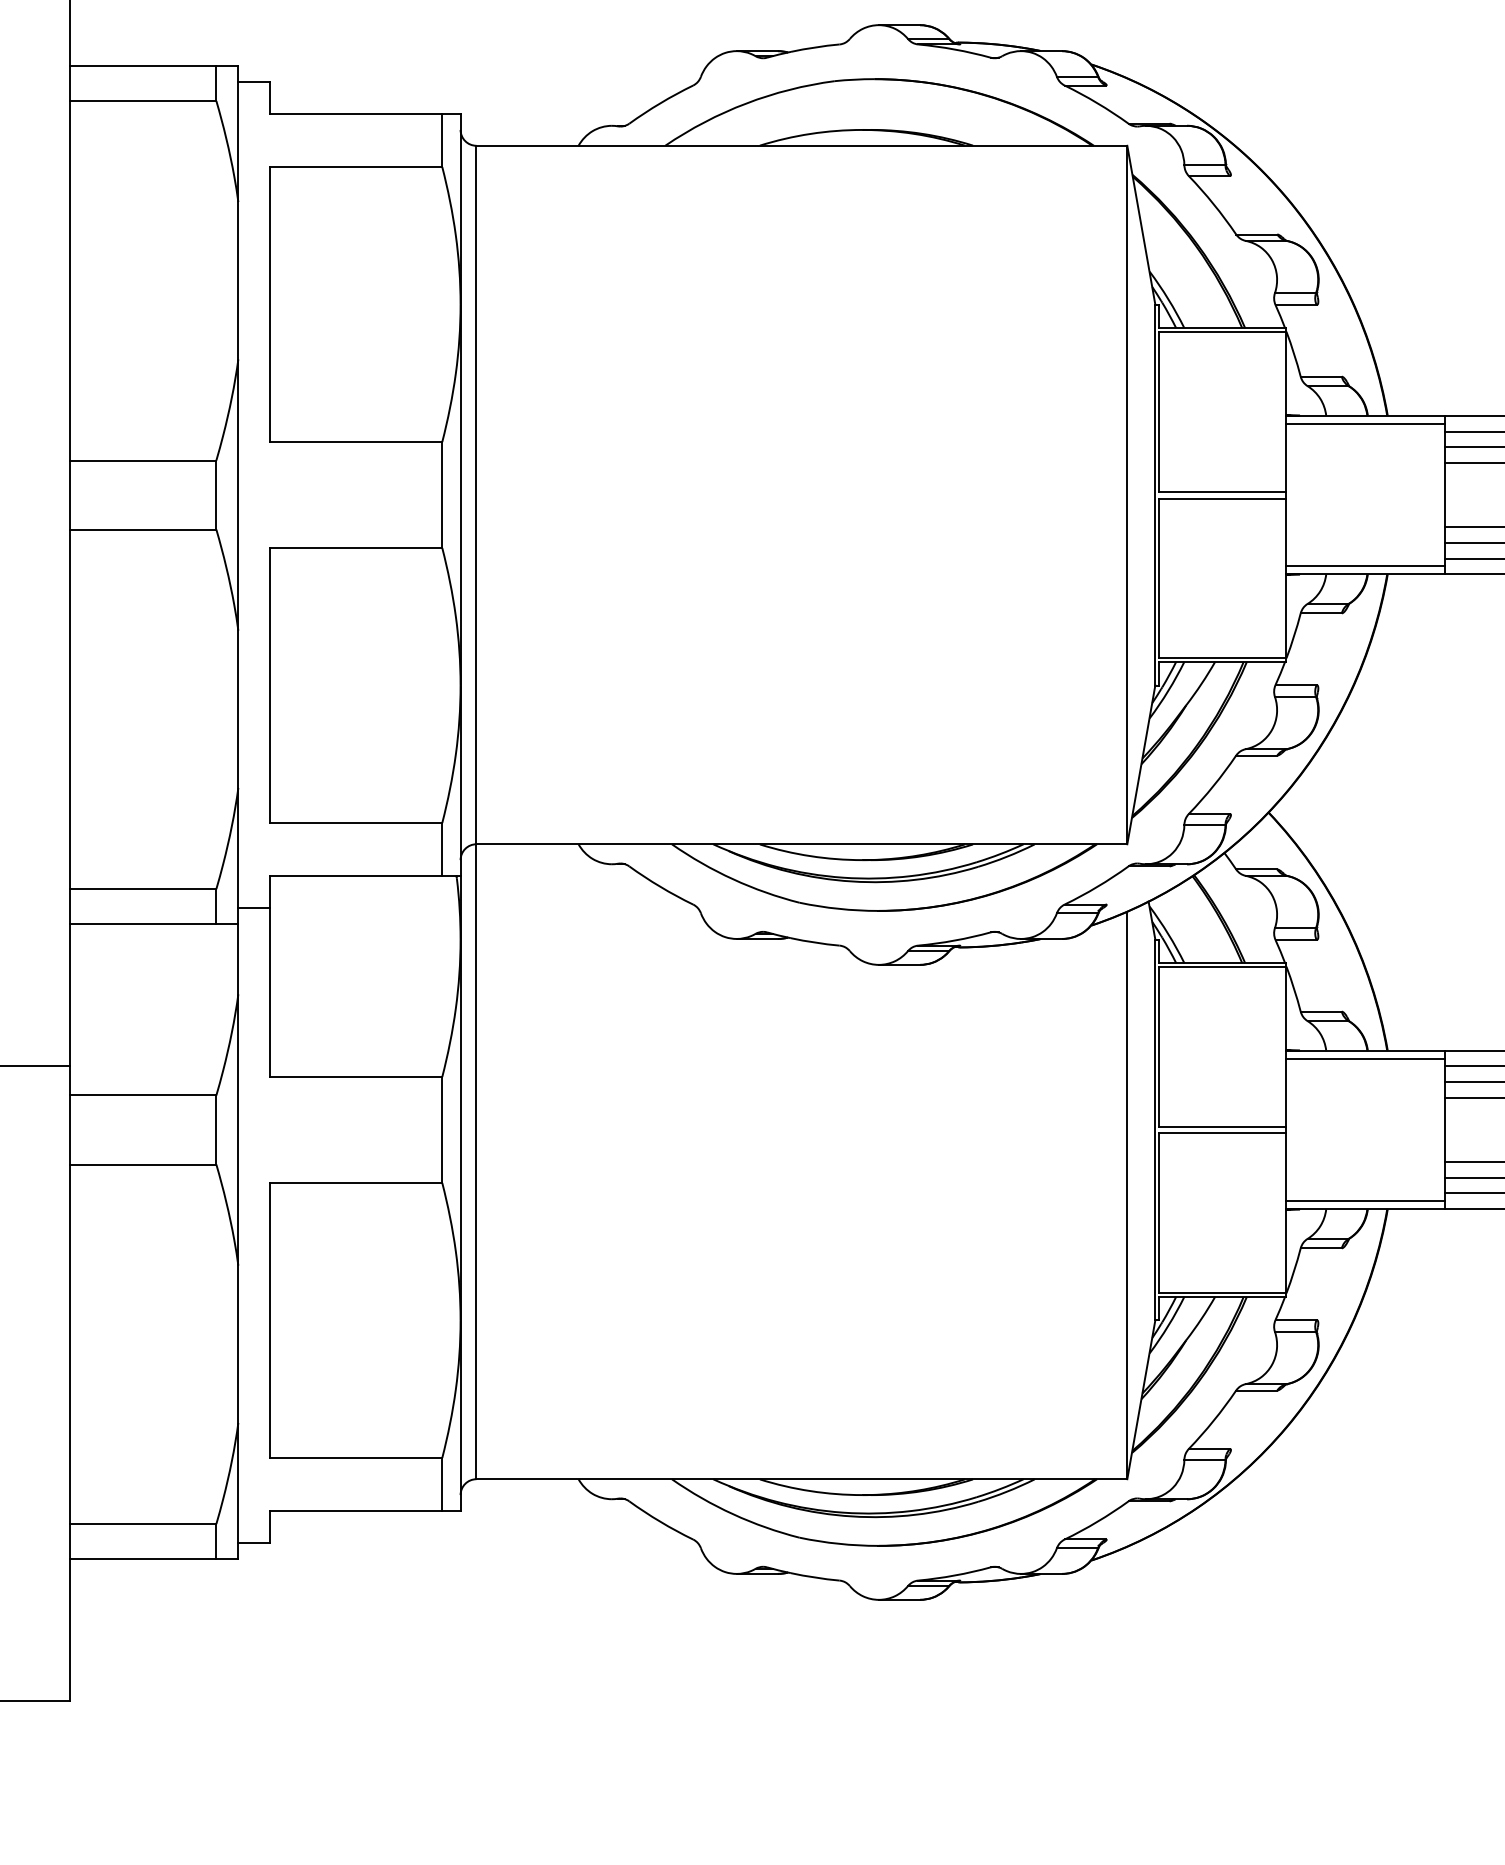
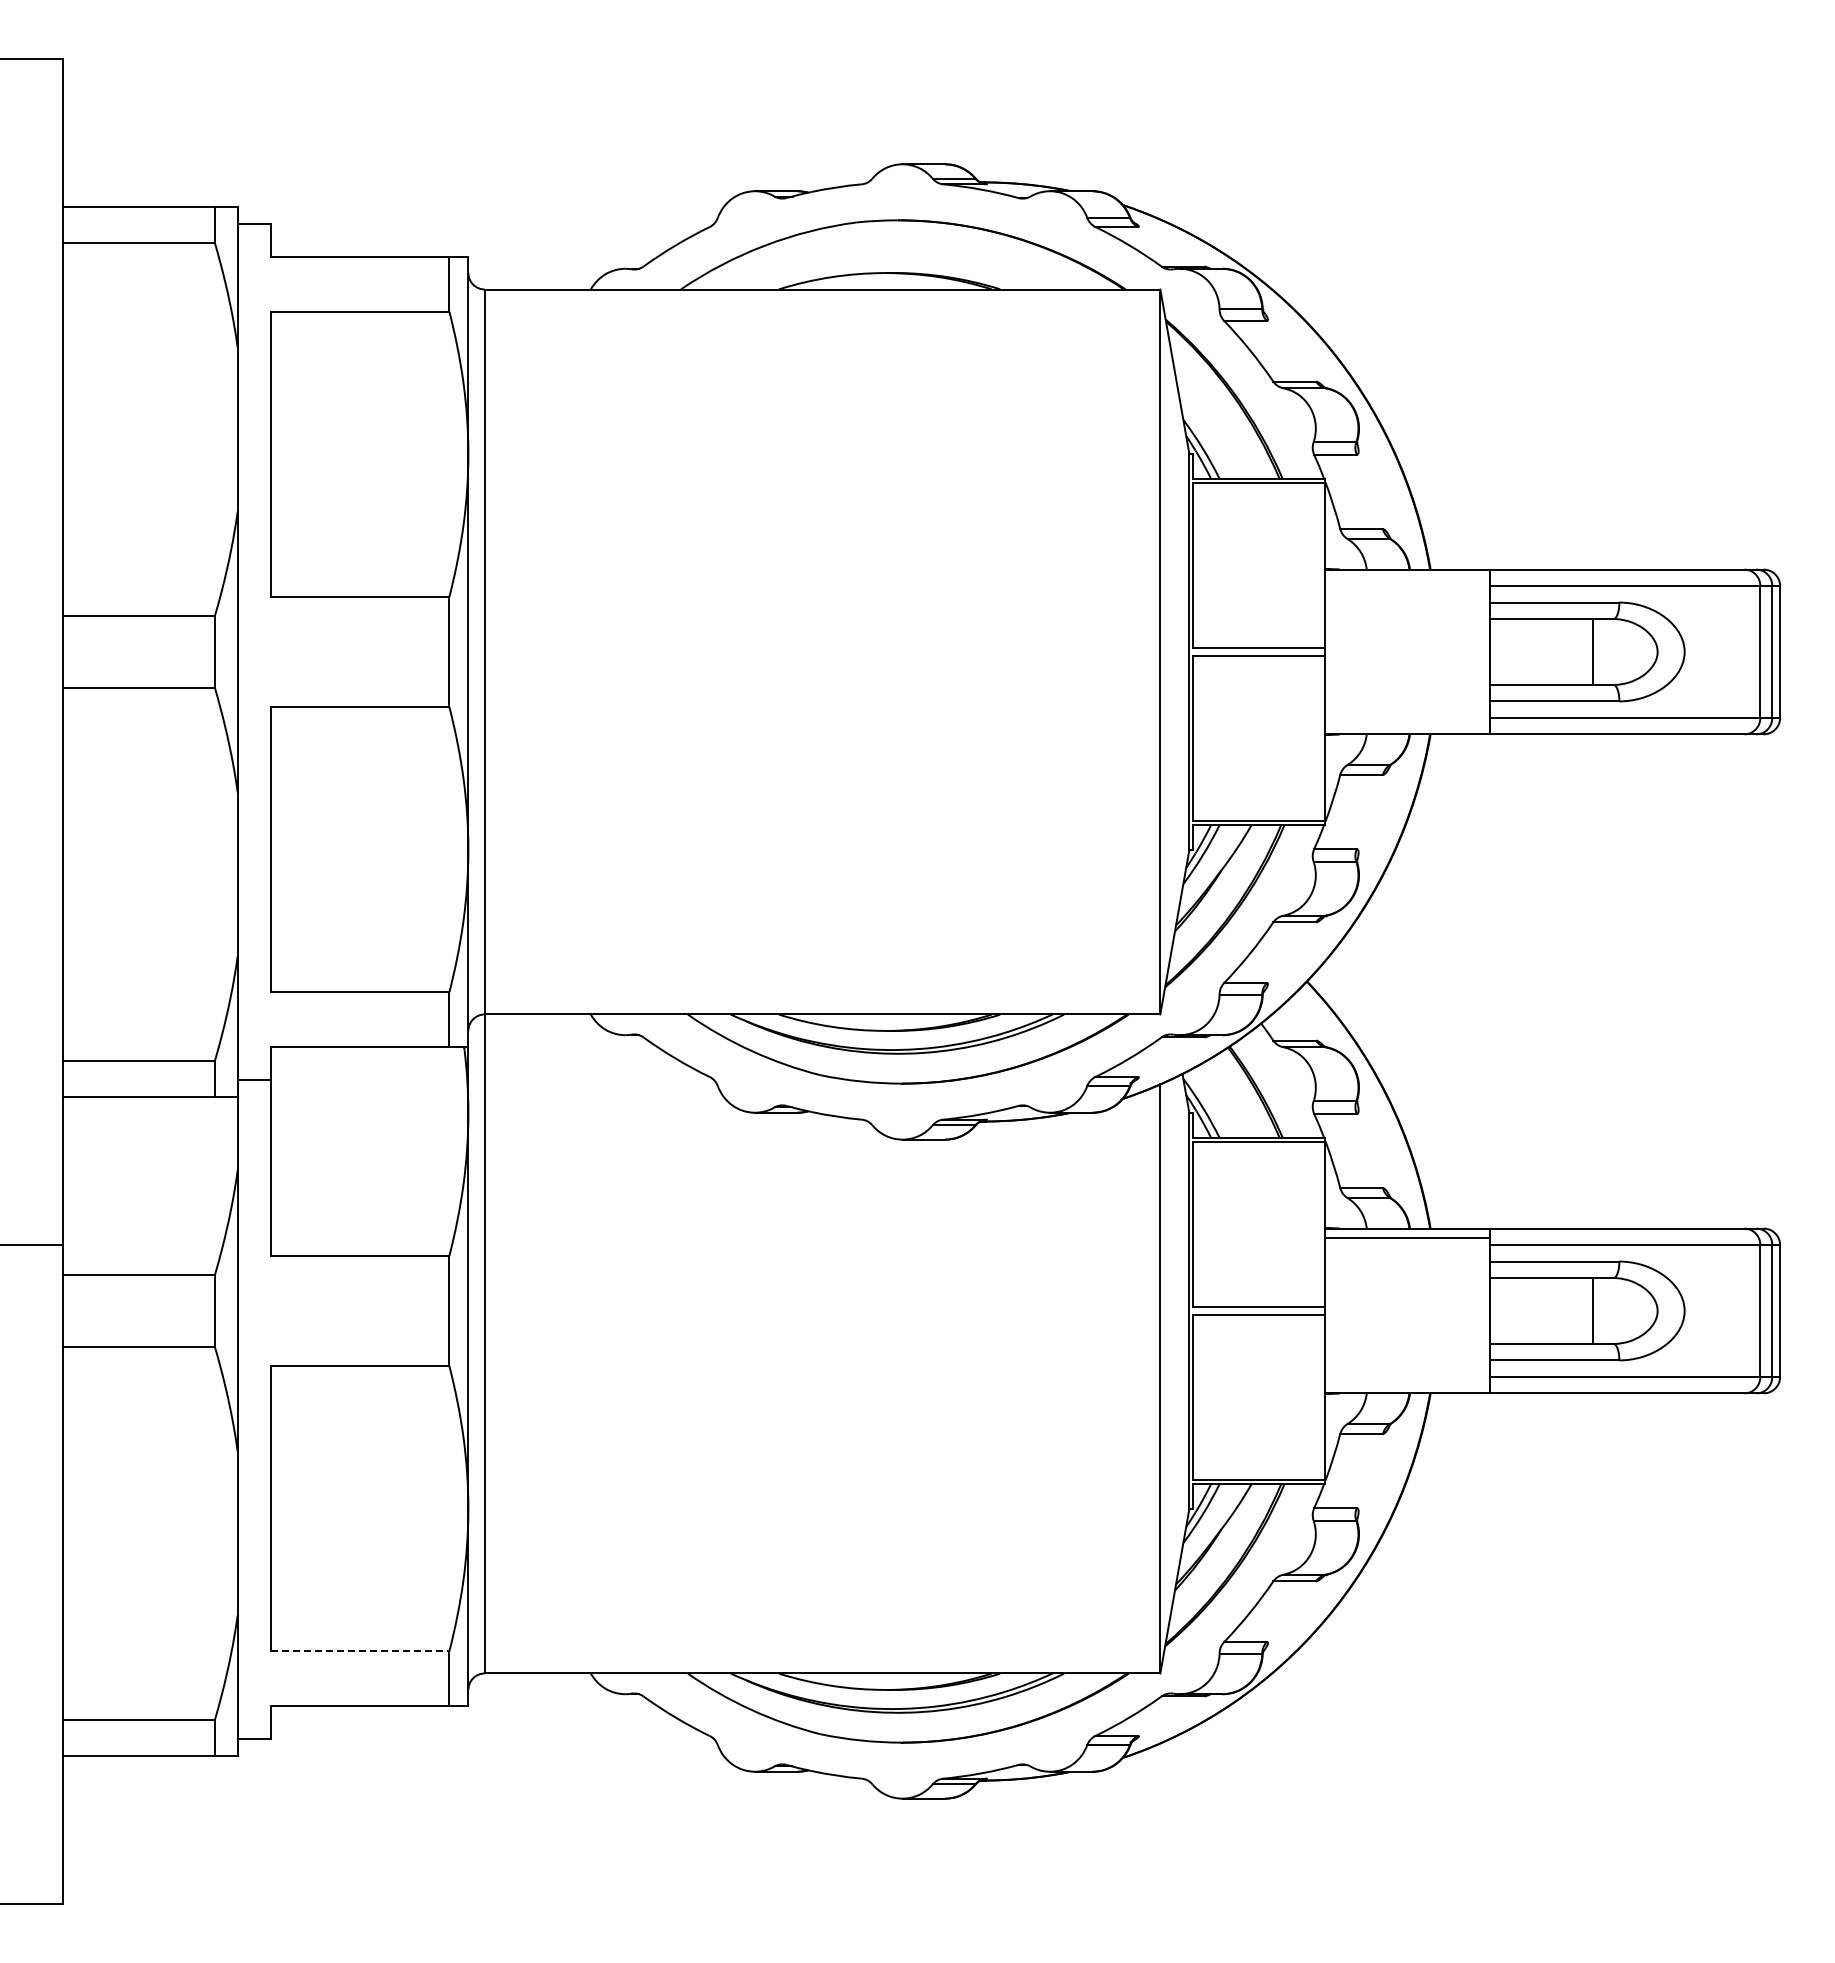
line: (1365, 424) -> (1407, 578), removed
line: (1365, 565) -> (1407, 725), removed
line: (1365, 1200) -> (1407, 1384), removed
line: (356, 1458) -> (360, 1651), solid -> dashed

